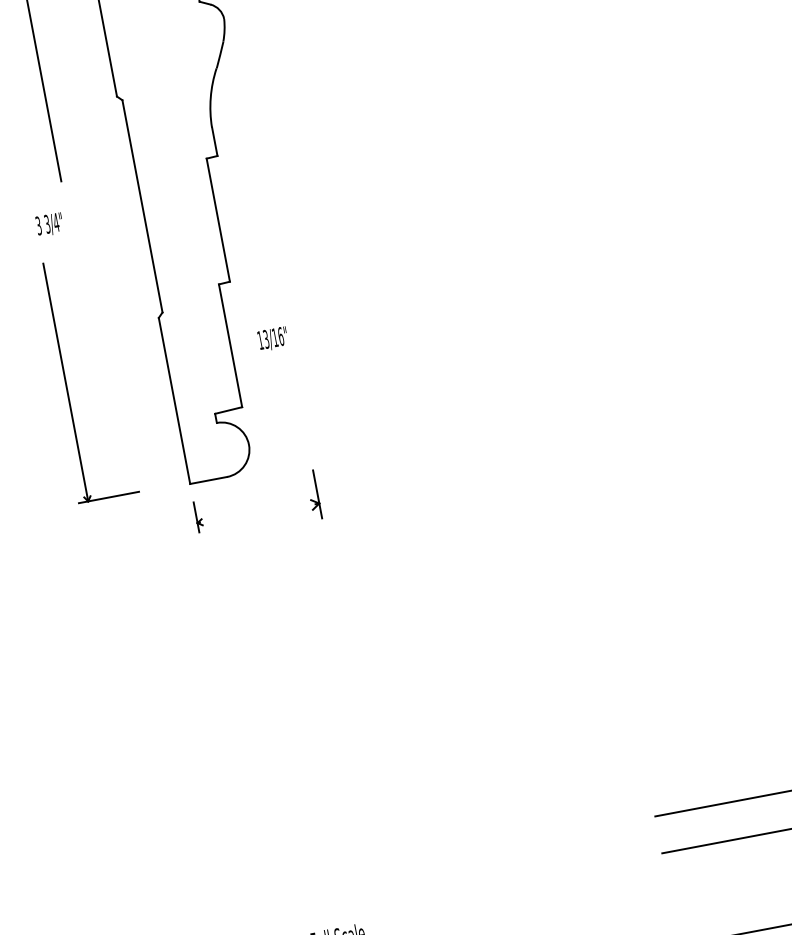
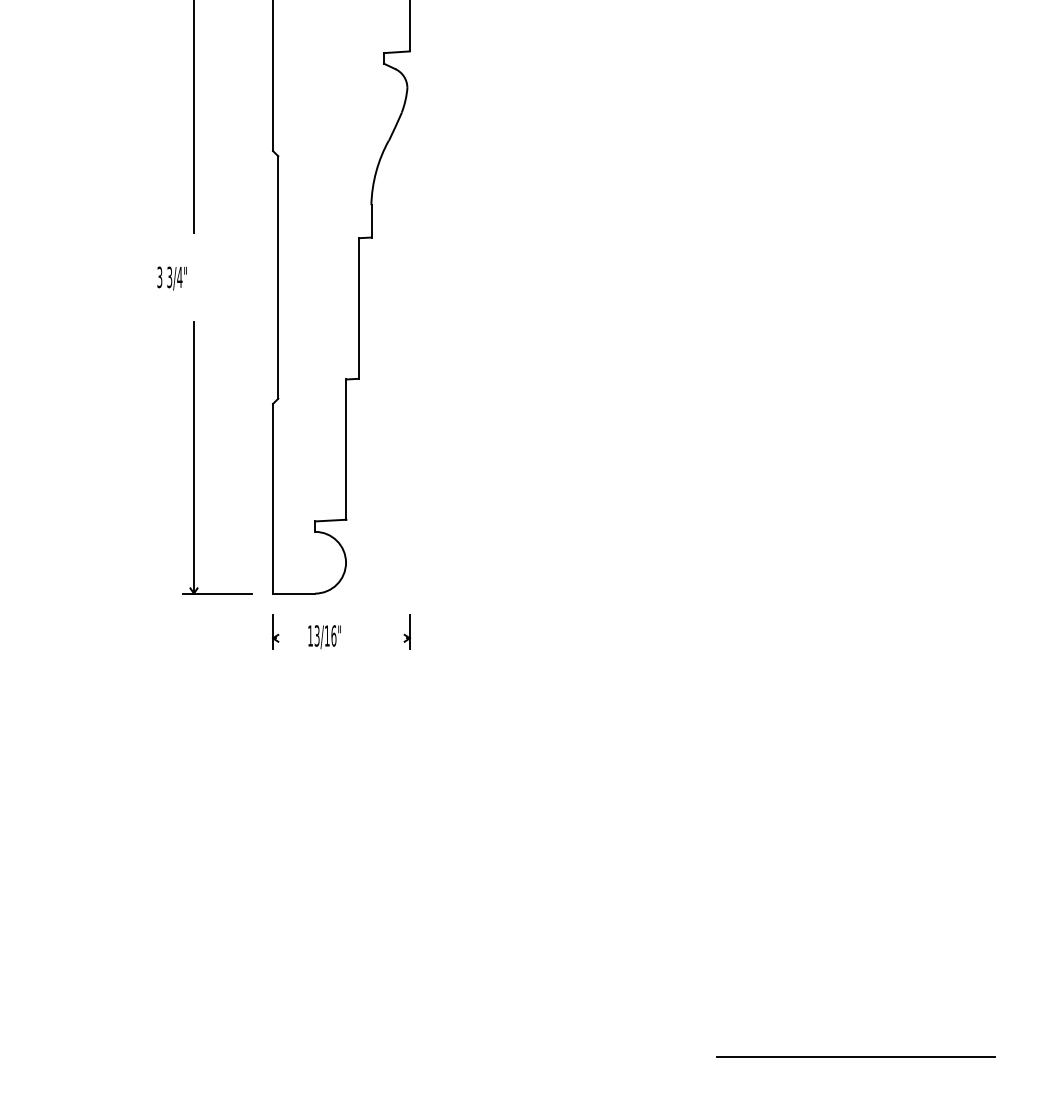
text: (272, 338) -> (324, 636), moved
part: (66, 382) -> (194, 457), moved
part: (314, 494) -> (407, 631), size x0.62

